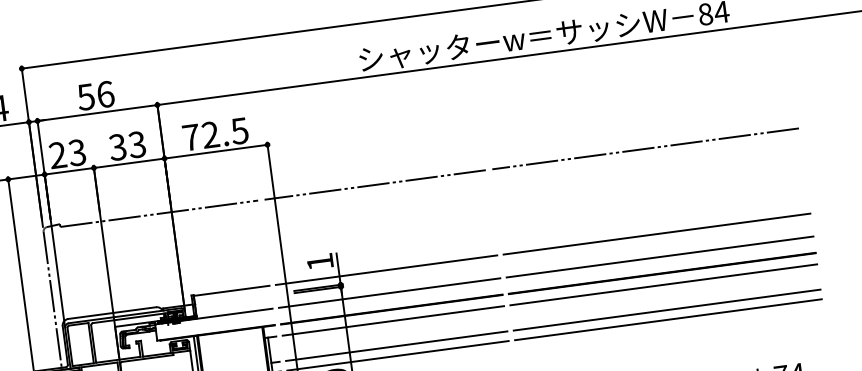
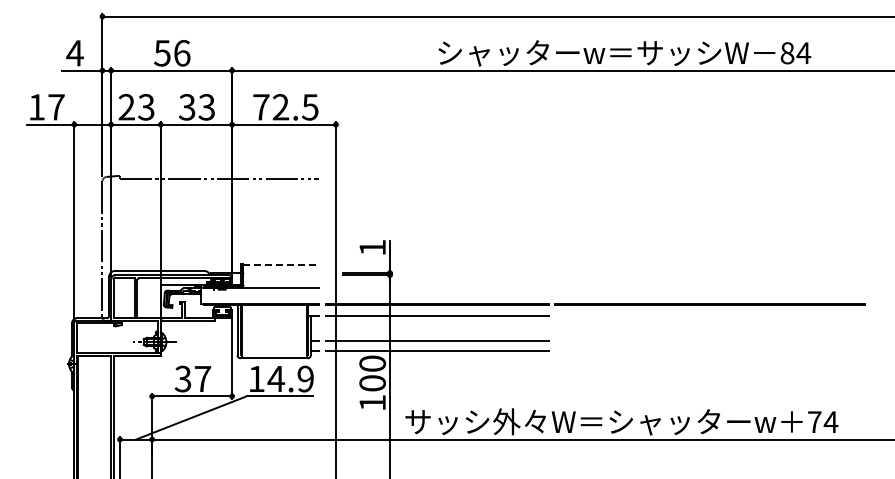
line: (644, 148) -> (709, 178), removed
line: (375, 184) -> (437, 178), removed
line: (656, 234) -> (709, 264), removed
line: (659, 256) -> (709, 287), removed
line: (386, 270) -> (437, 264), removed
line: (663, 284) -> (709, 315), removed
line: (232, 290) -> (281, 264), solid -> dashed
line: (389, 292) -> (437, 287), removed
line: (666, 310) -> (709, 341), removed
line: (667, 320) -> (709, 351), removed

